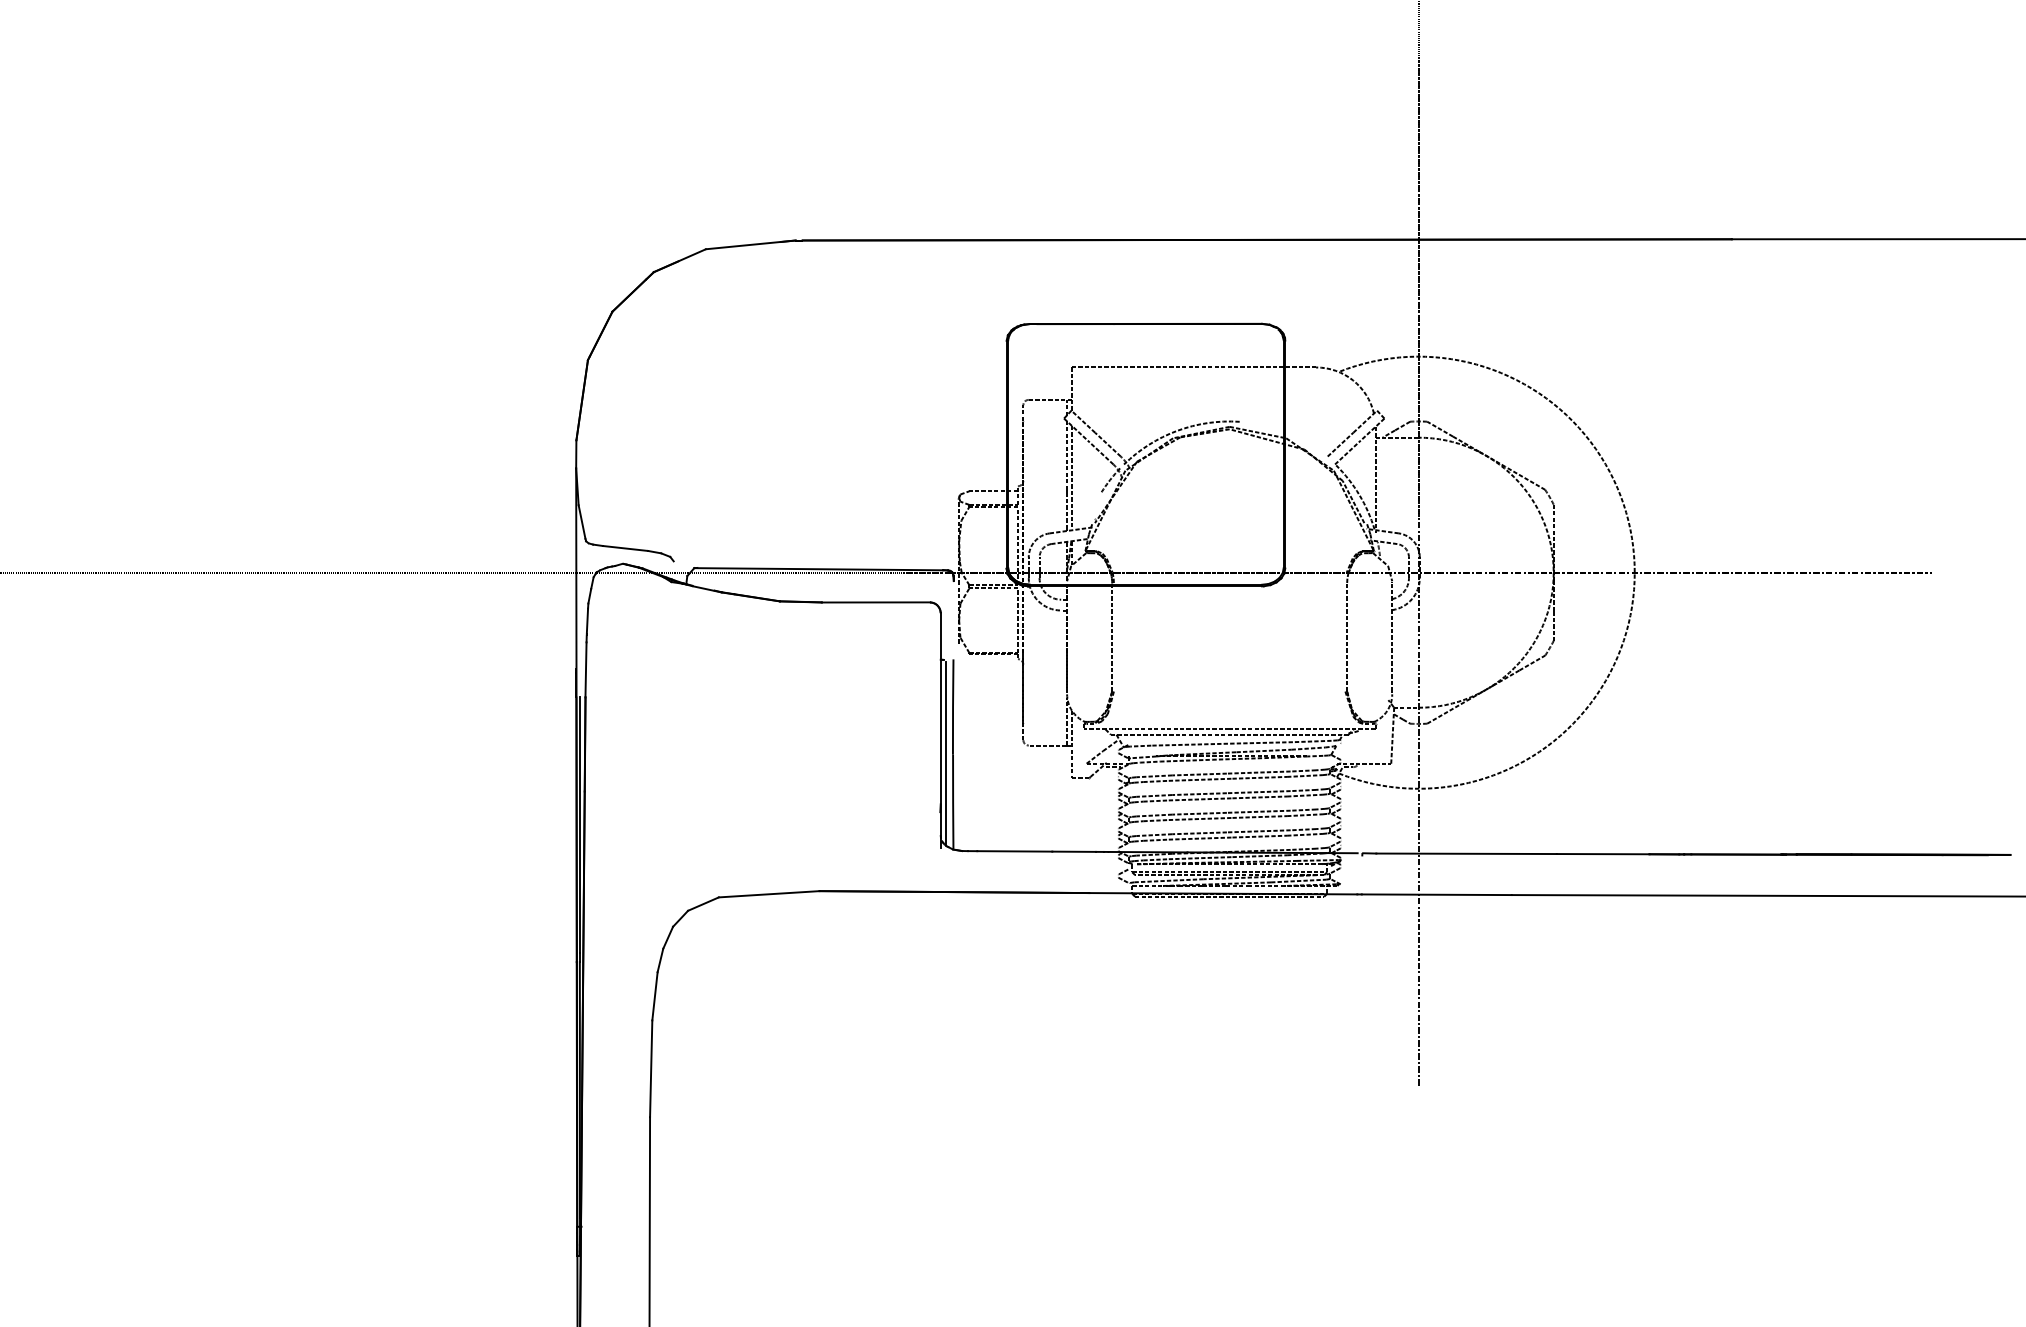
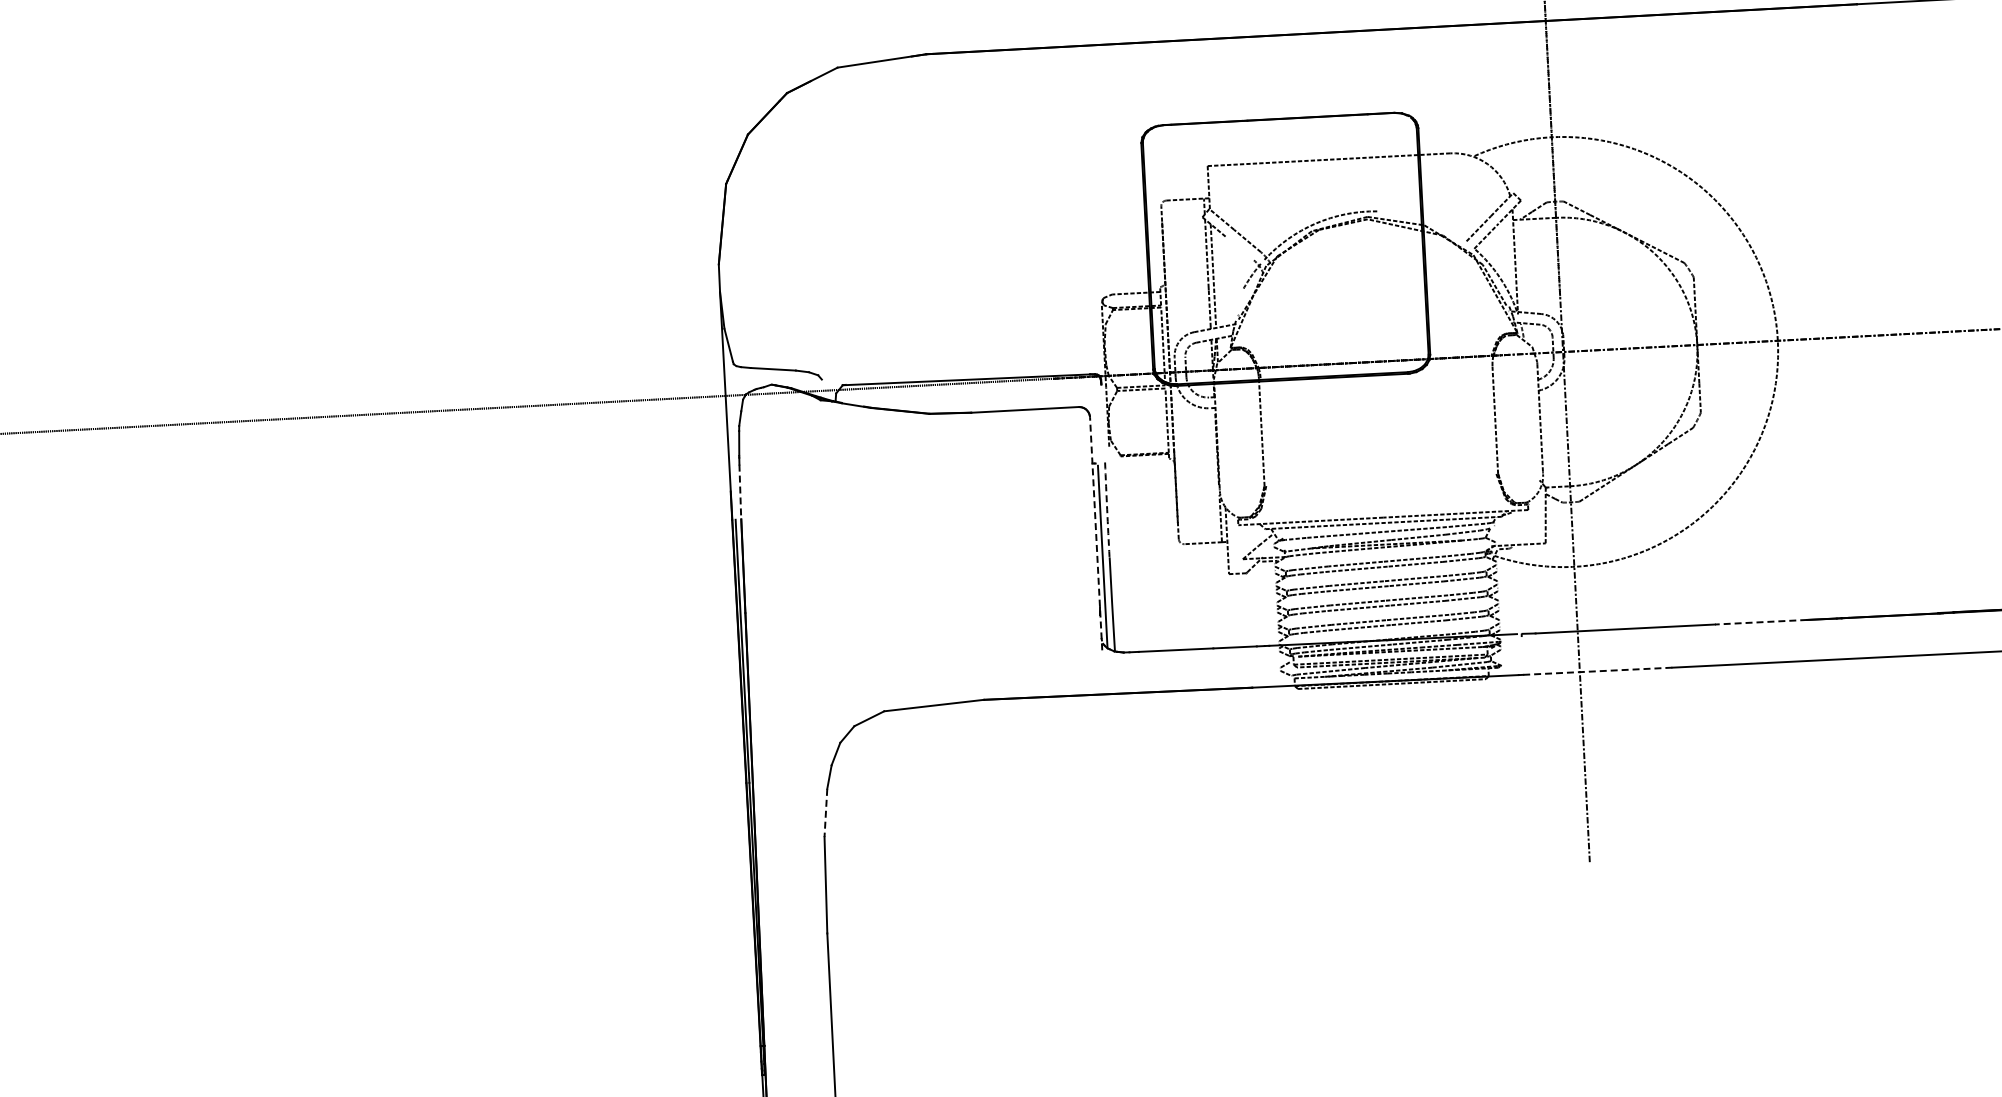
line: (1100, 452) -> (1240, 249), removed
line: (586, 669) -> (740, 491), solid -> dashed
arc: (953, 707) -> (1107, 510), solid -> dashed
line: (940, 729) -> (1095, 532), solid -> dashed
line: (1602, 854) -> (1760, 622), solid -> dashed
line: (1436, 894) -> (1597, 671), solid -> dashed
line: (654, 996) -> (825, 813), solid -> dashed

